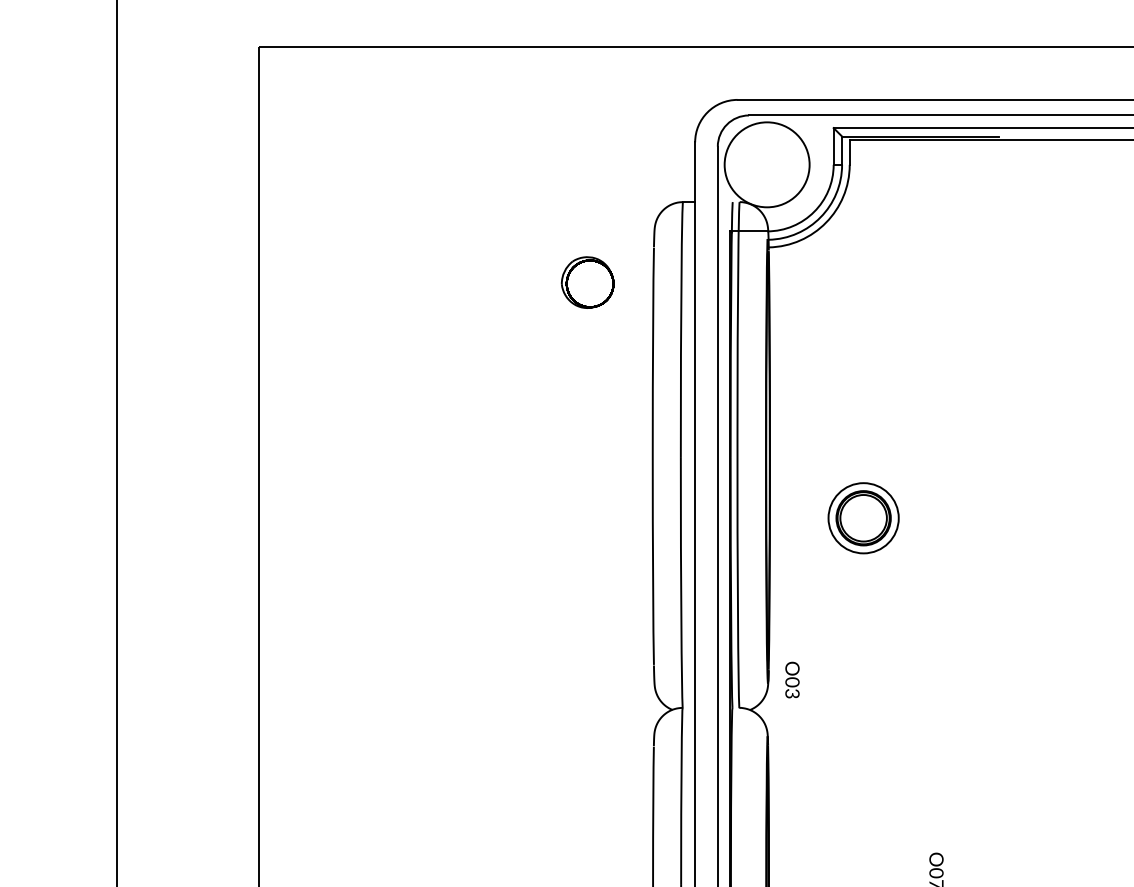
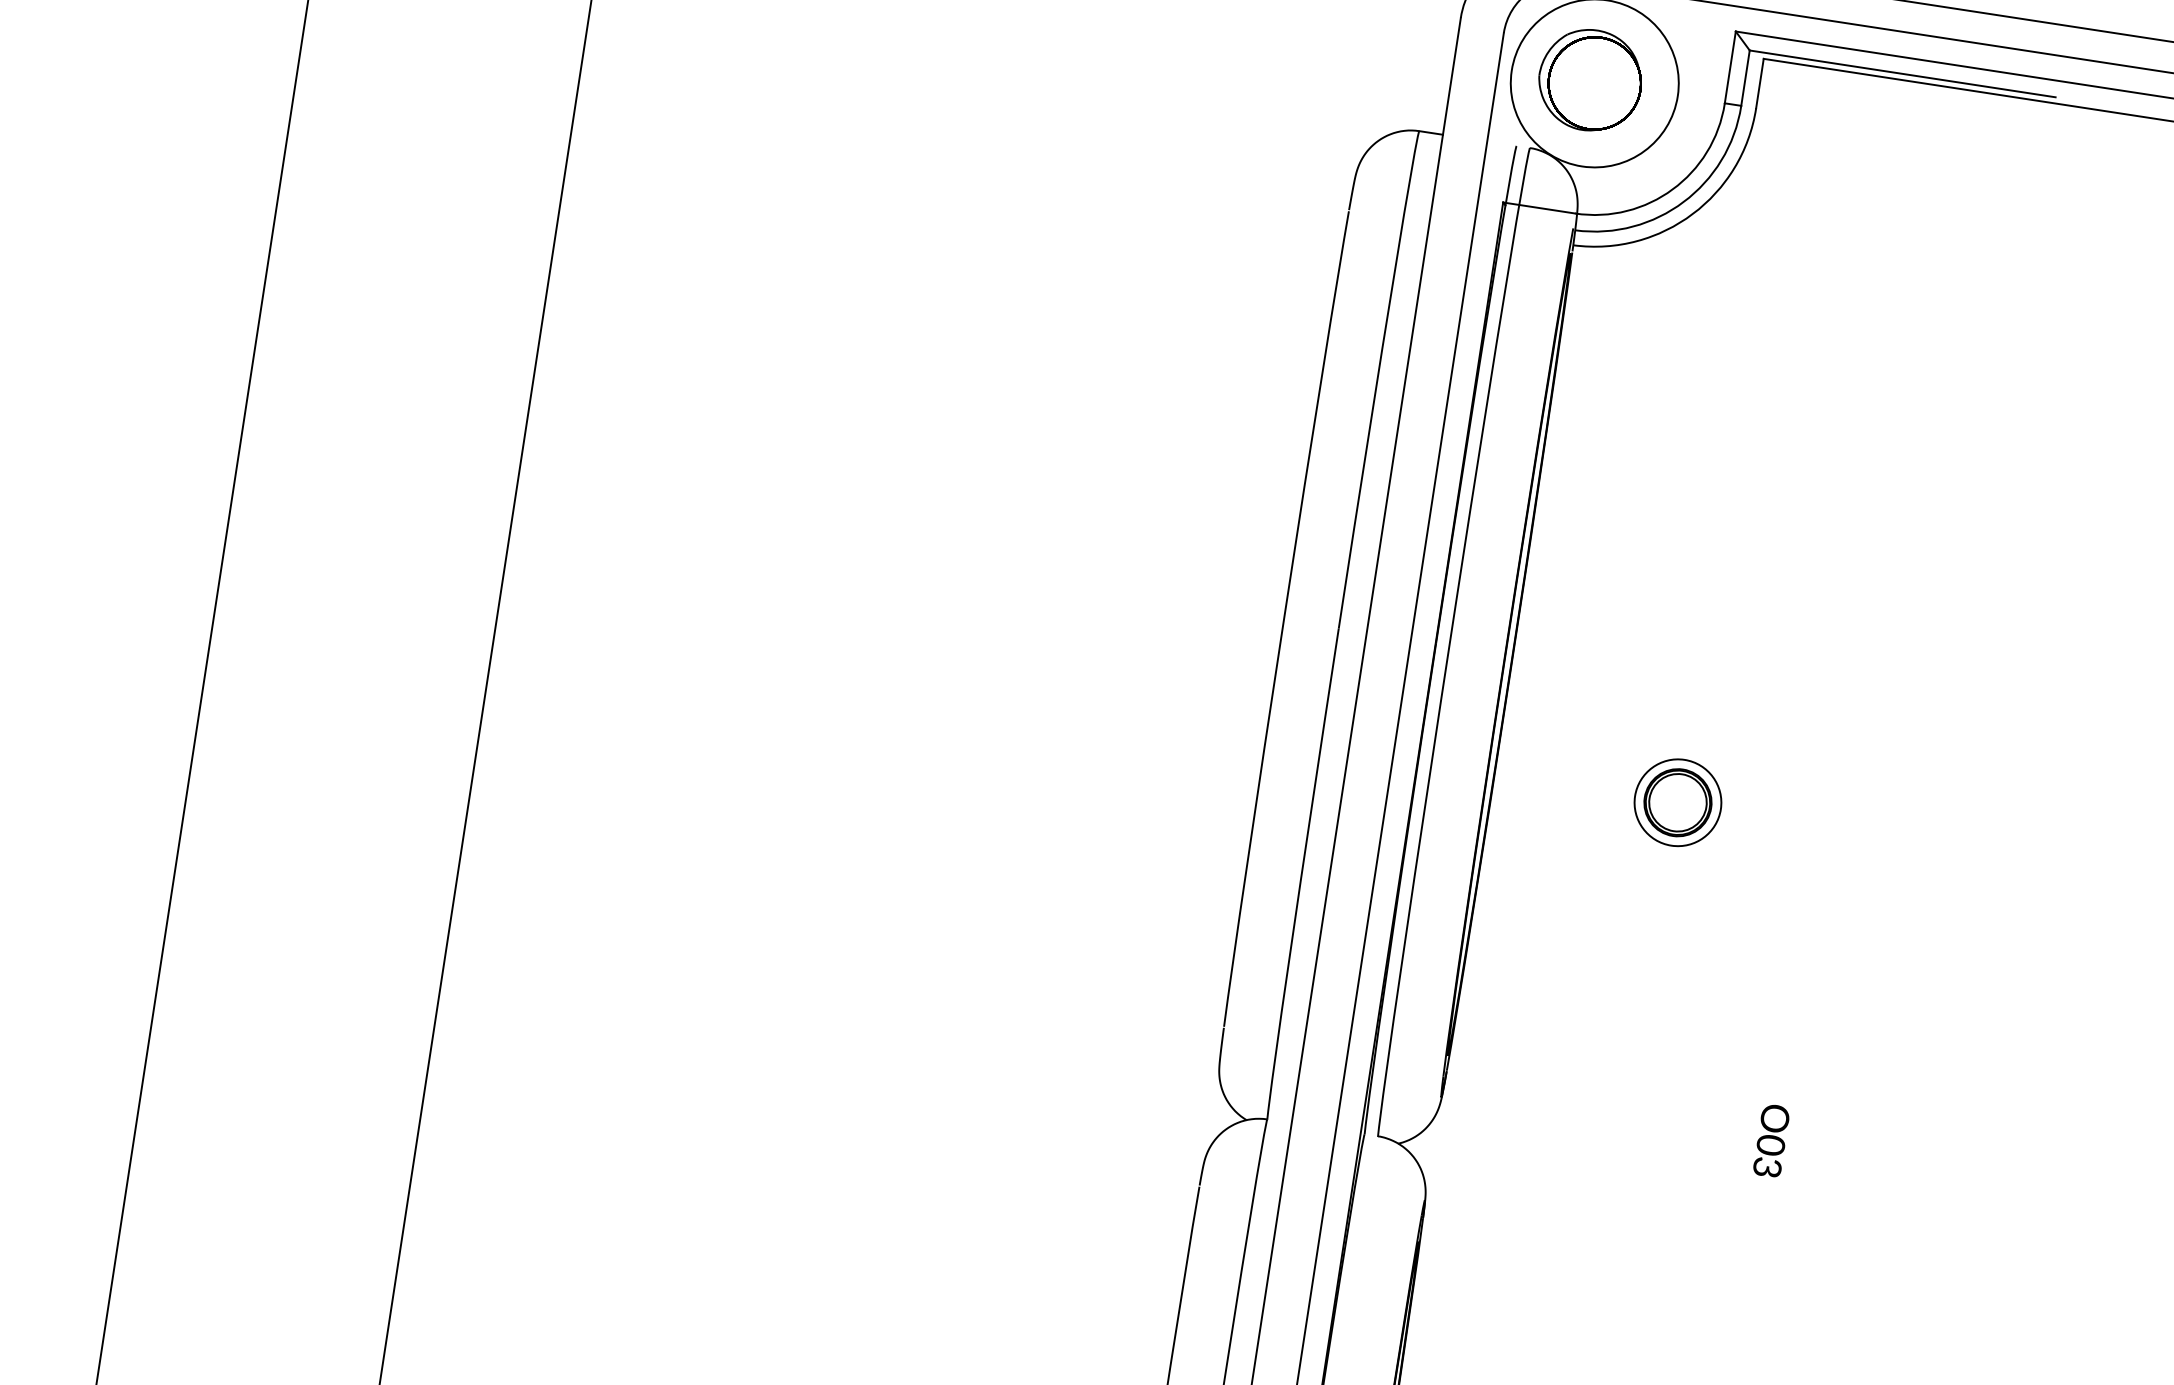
part: (587, 282) -> (1590, 80), moved
part: (863, 517) -> (1677, 801), size x0.62
text: (792, 679) -> (1771, 1139), moved

